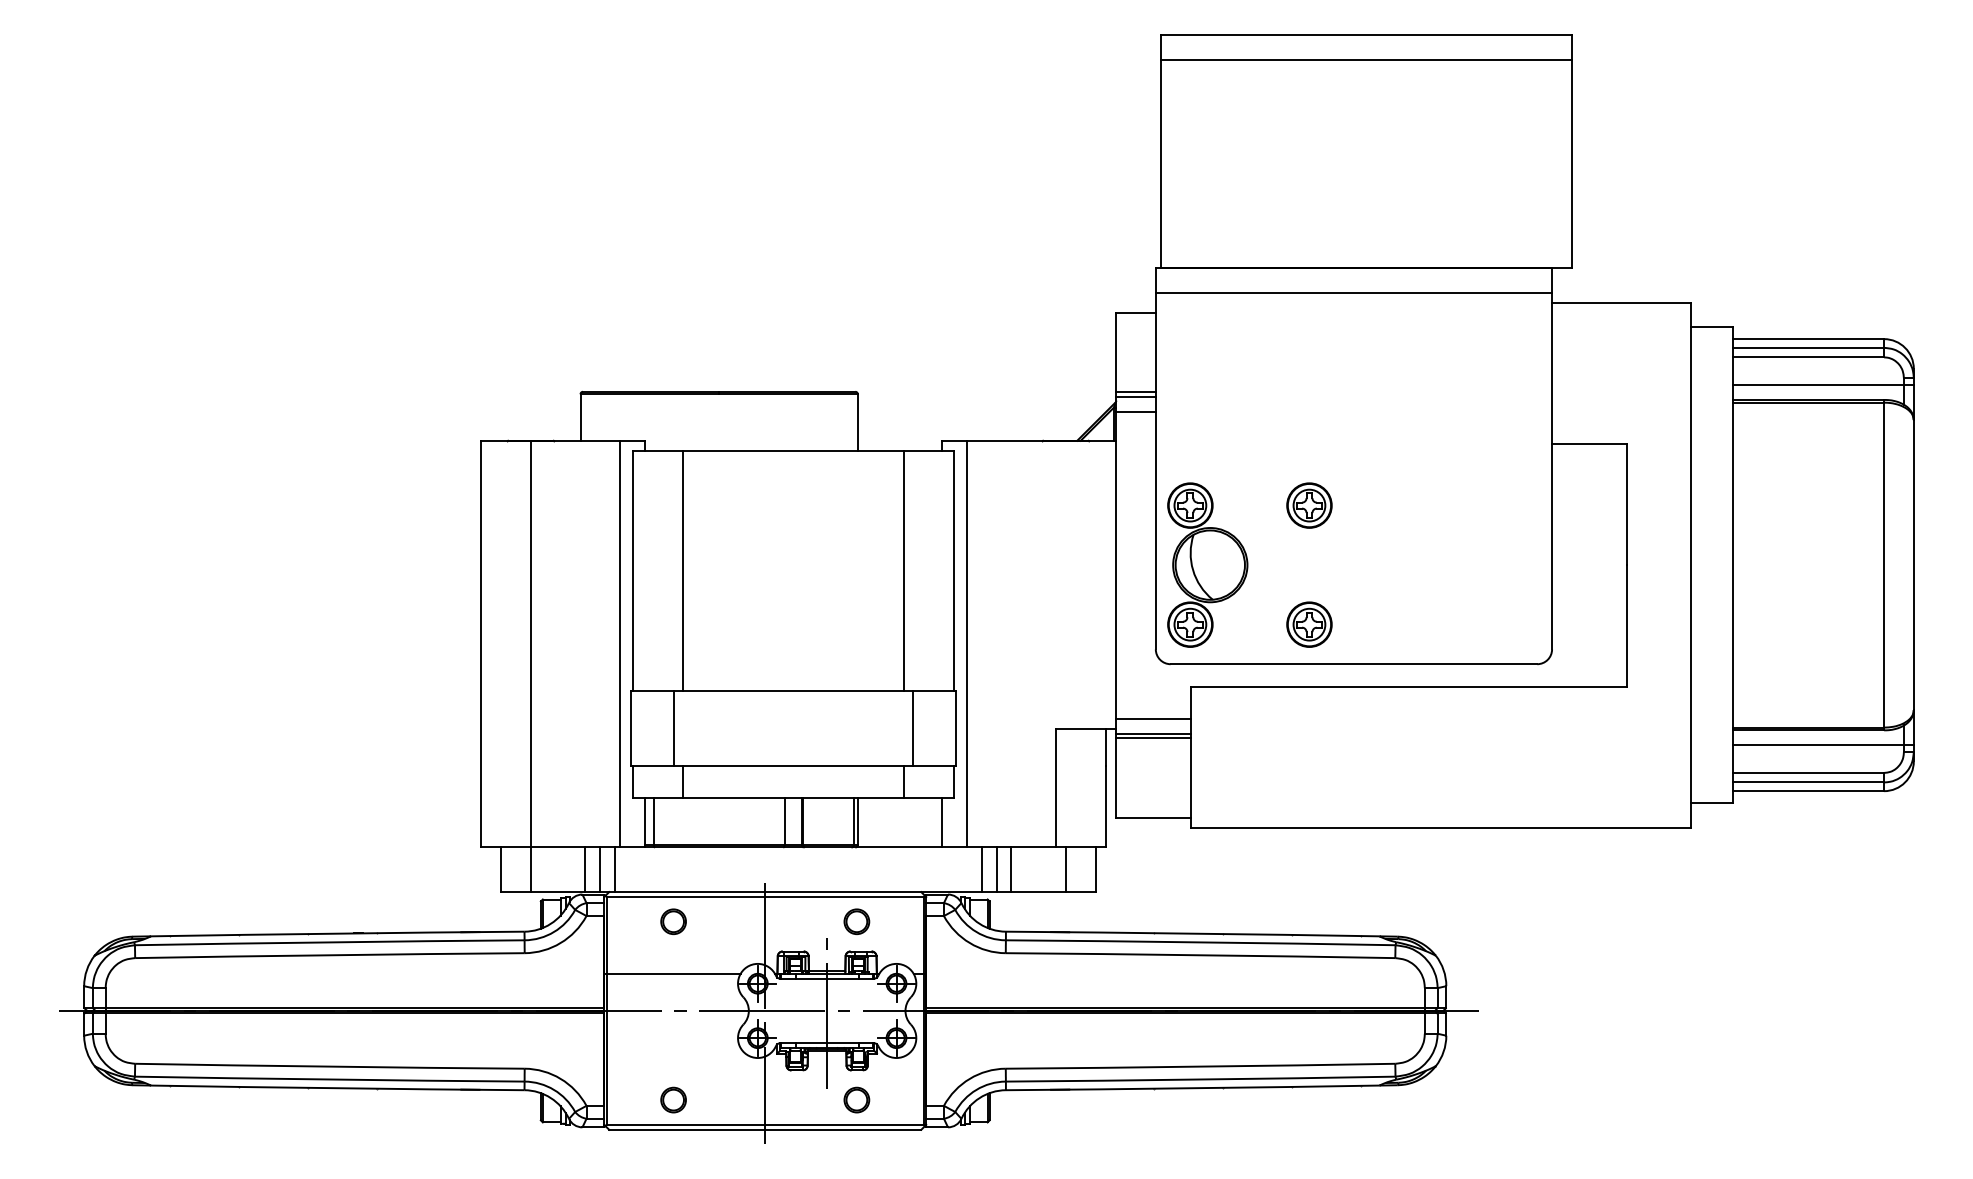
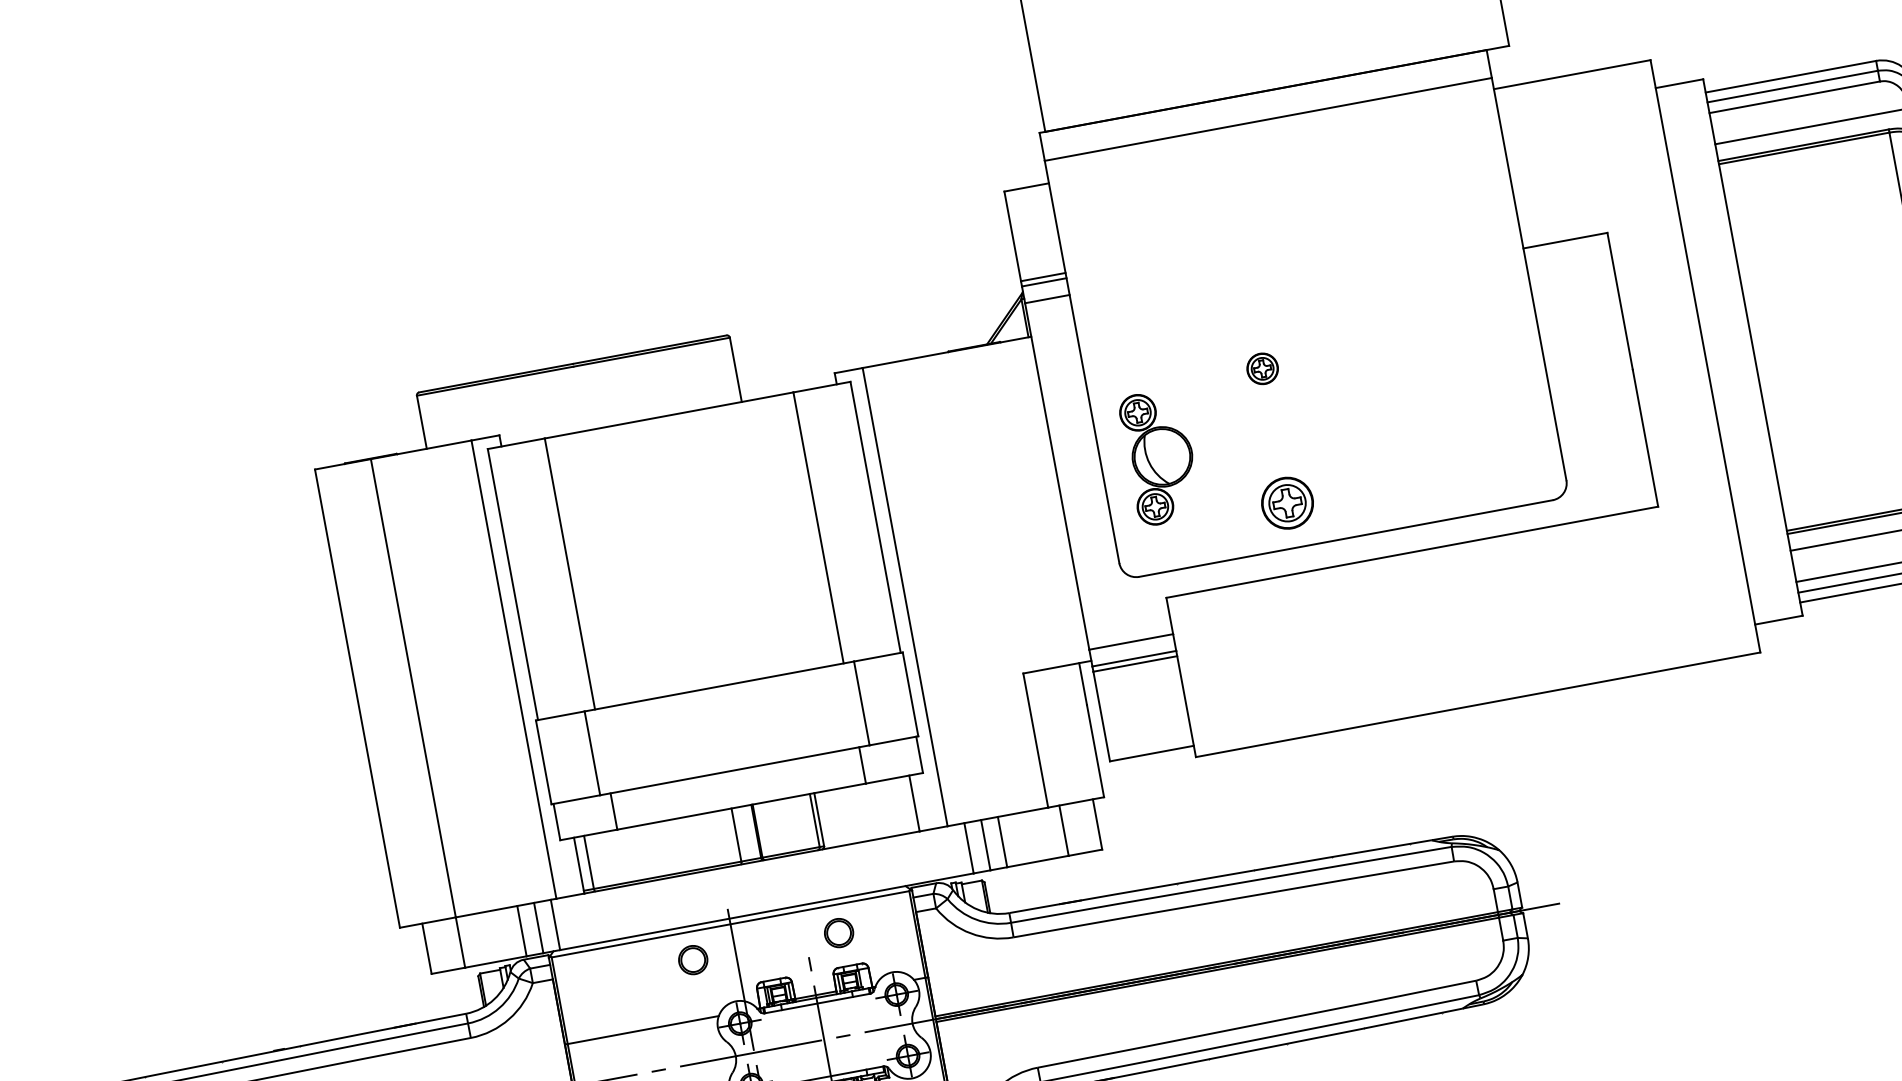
part: (1309, 505) -> (1262, 368), size x0.6
part: (1207, 564) -> (1159, 456), size x0.7
part: (673, 921) -> (693, 959), moved

